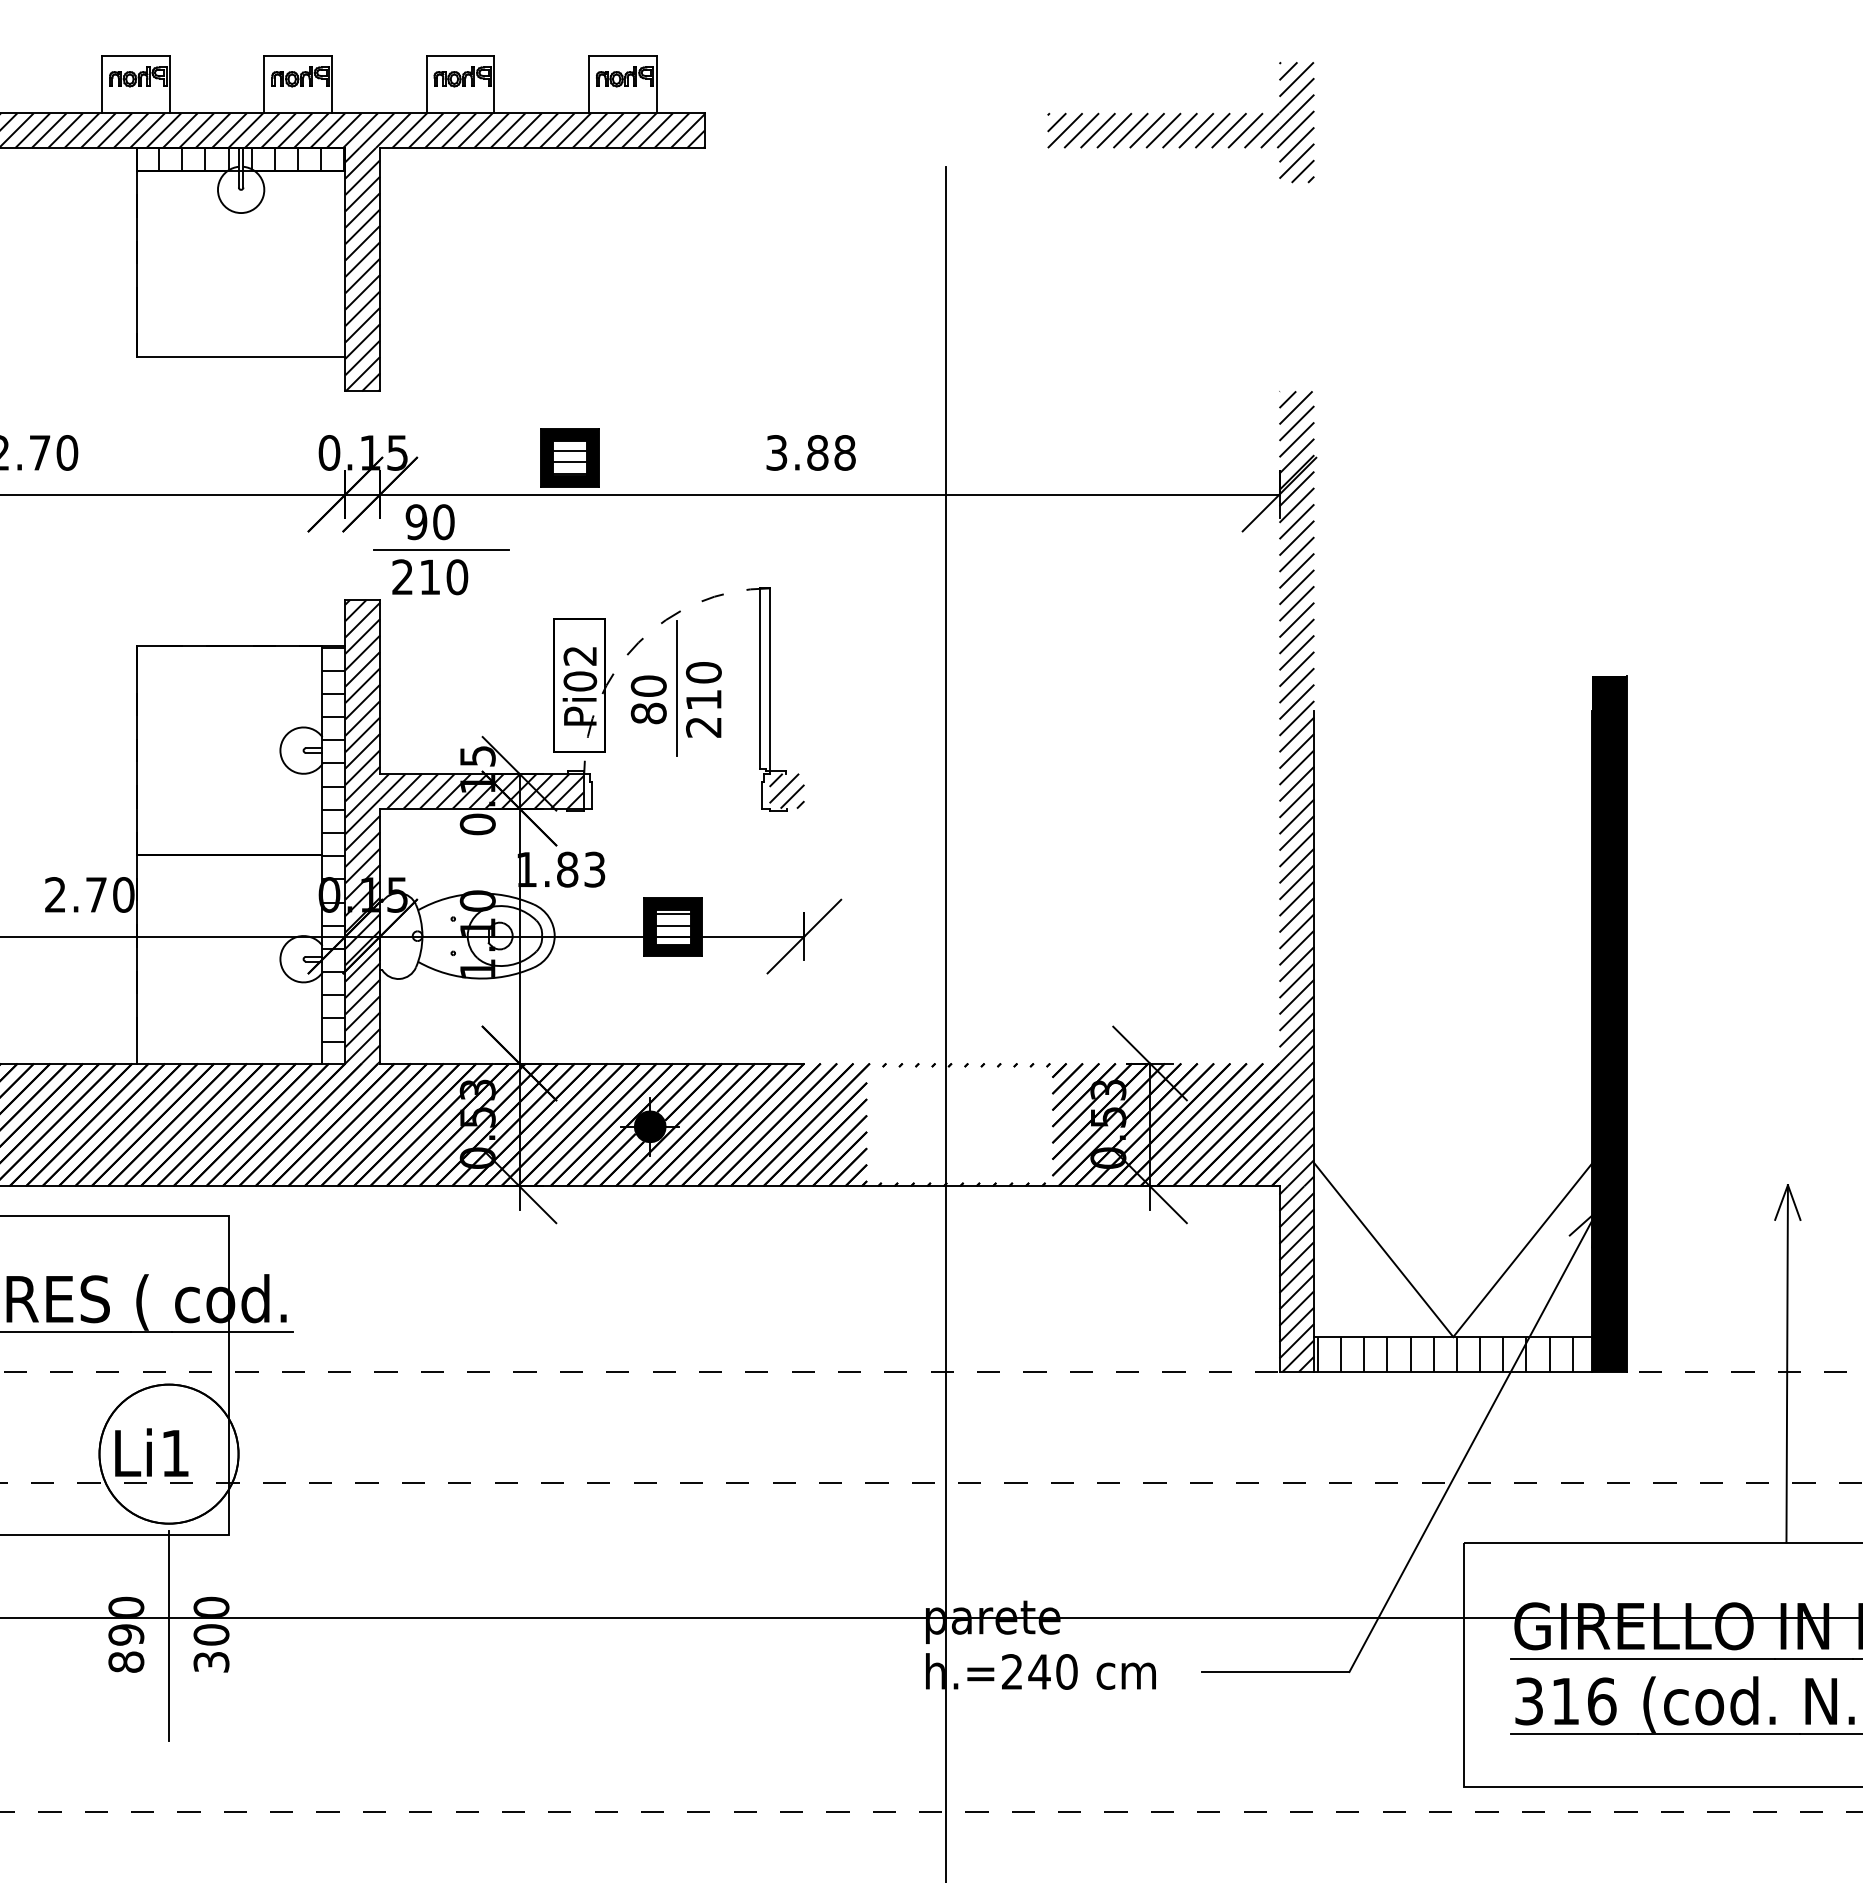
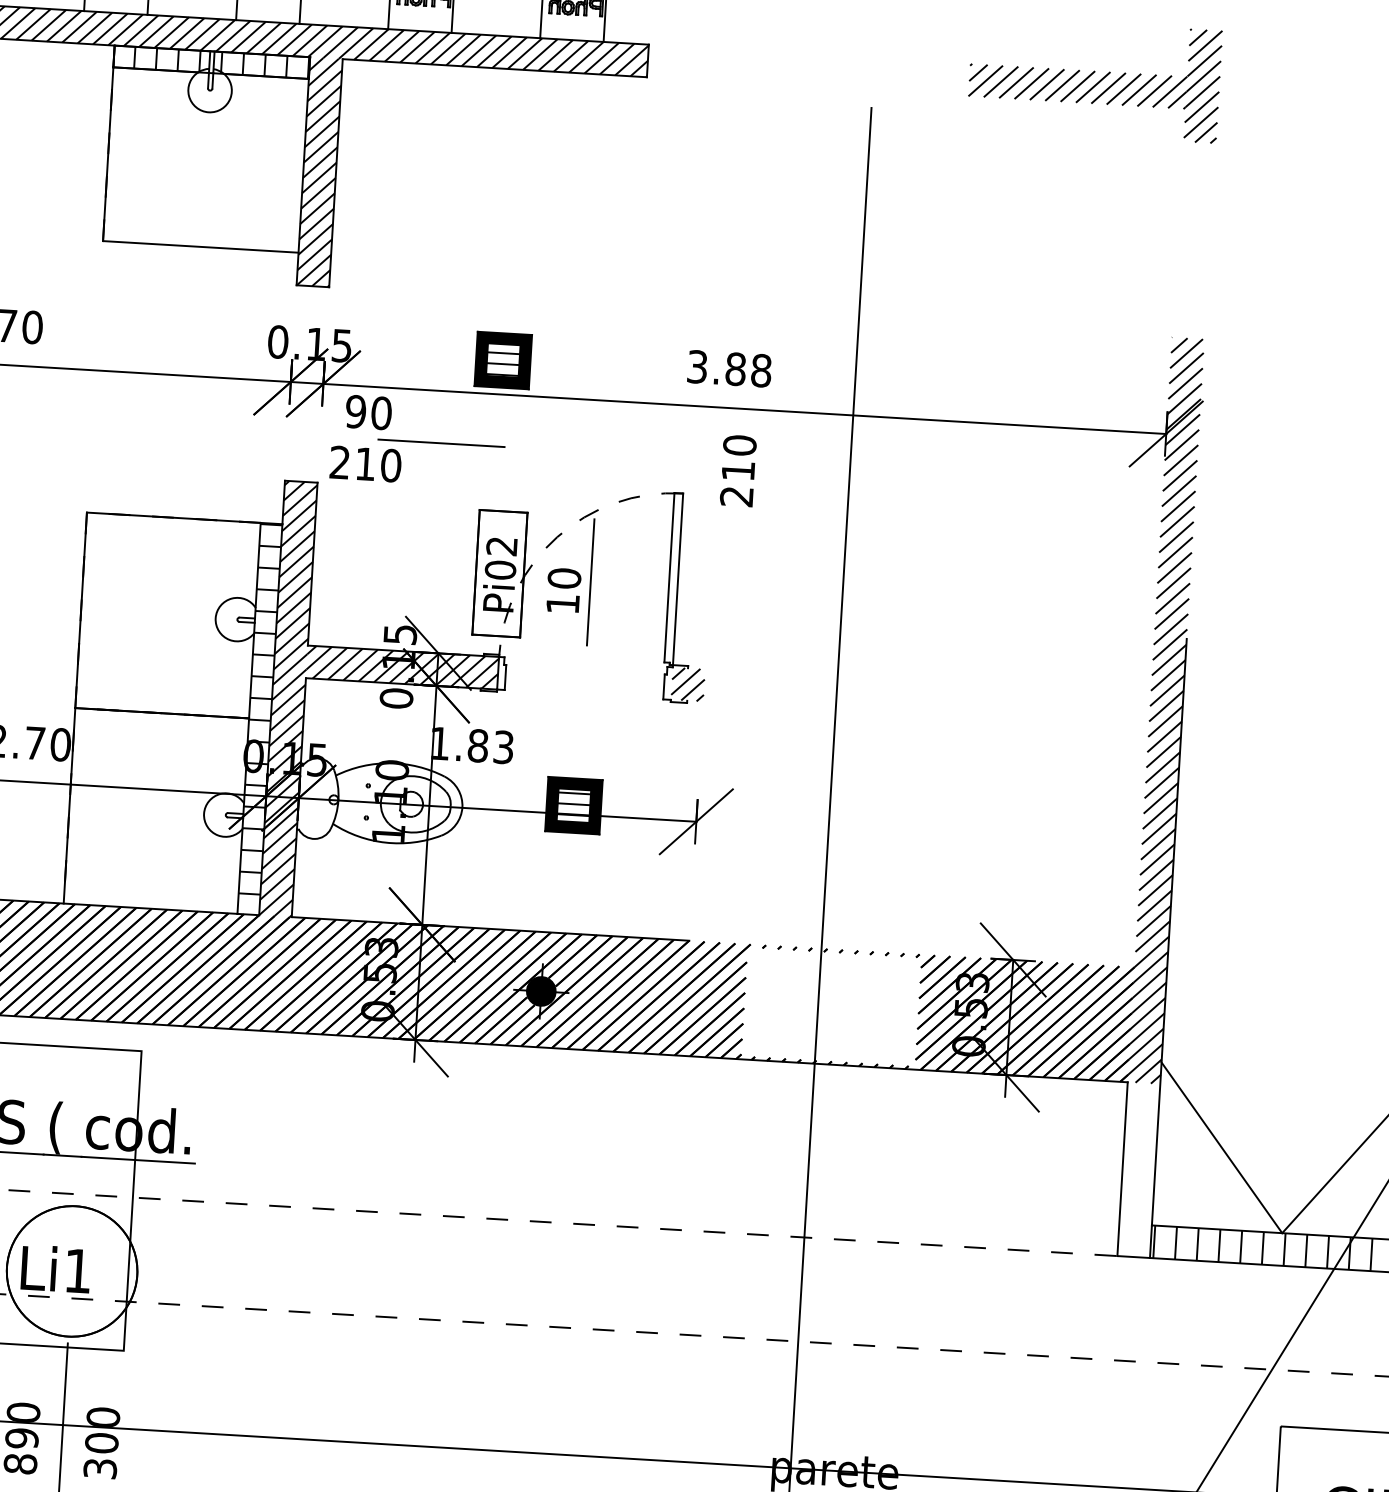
line: (441, 549) -> (441, 442), moved
text: (703, 699) -> (738, 470), moved
text: (648, 713) -> (562, 604), 80 -> 10
hatch: (1296, 1278) -> (1138, 1169), removed

